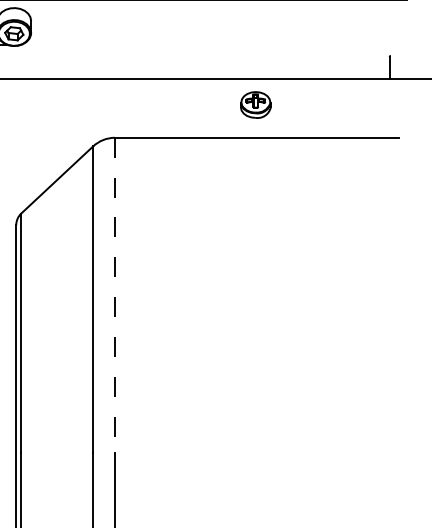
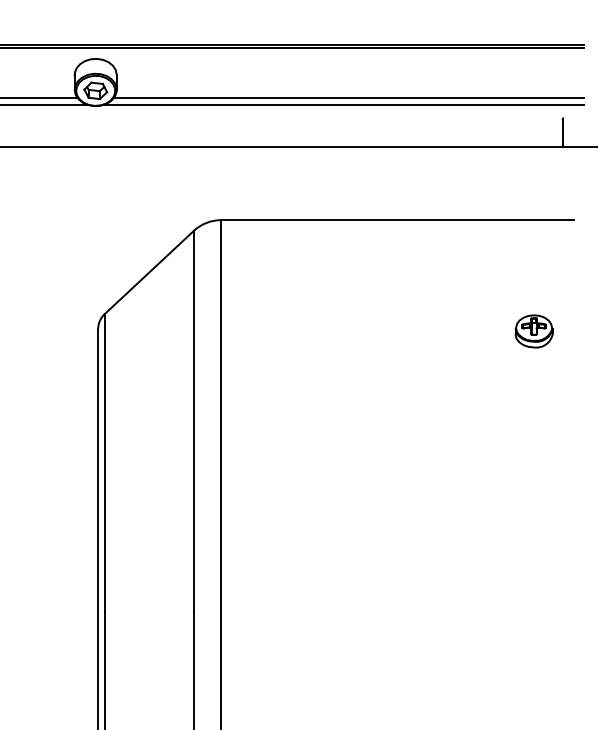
line: (217, 39) -> (348, 97), added
line: (213, 44) -> (343, 104), added
part: (255, 105) -> (533, 331), moved
line: (114, 295) -> (220, 416), dashed -> solid

